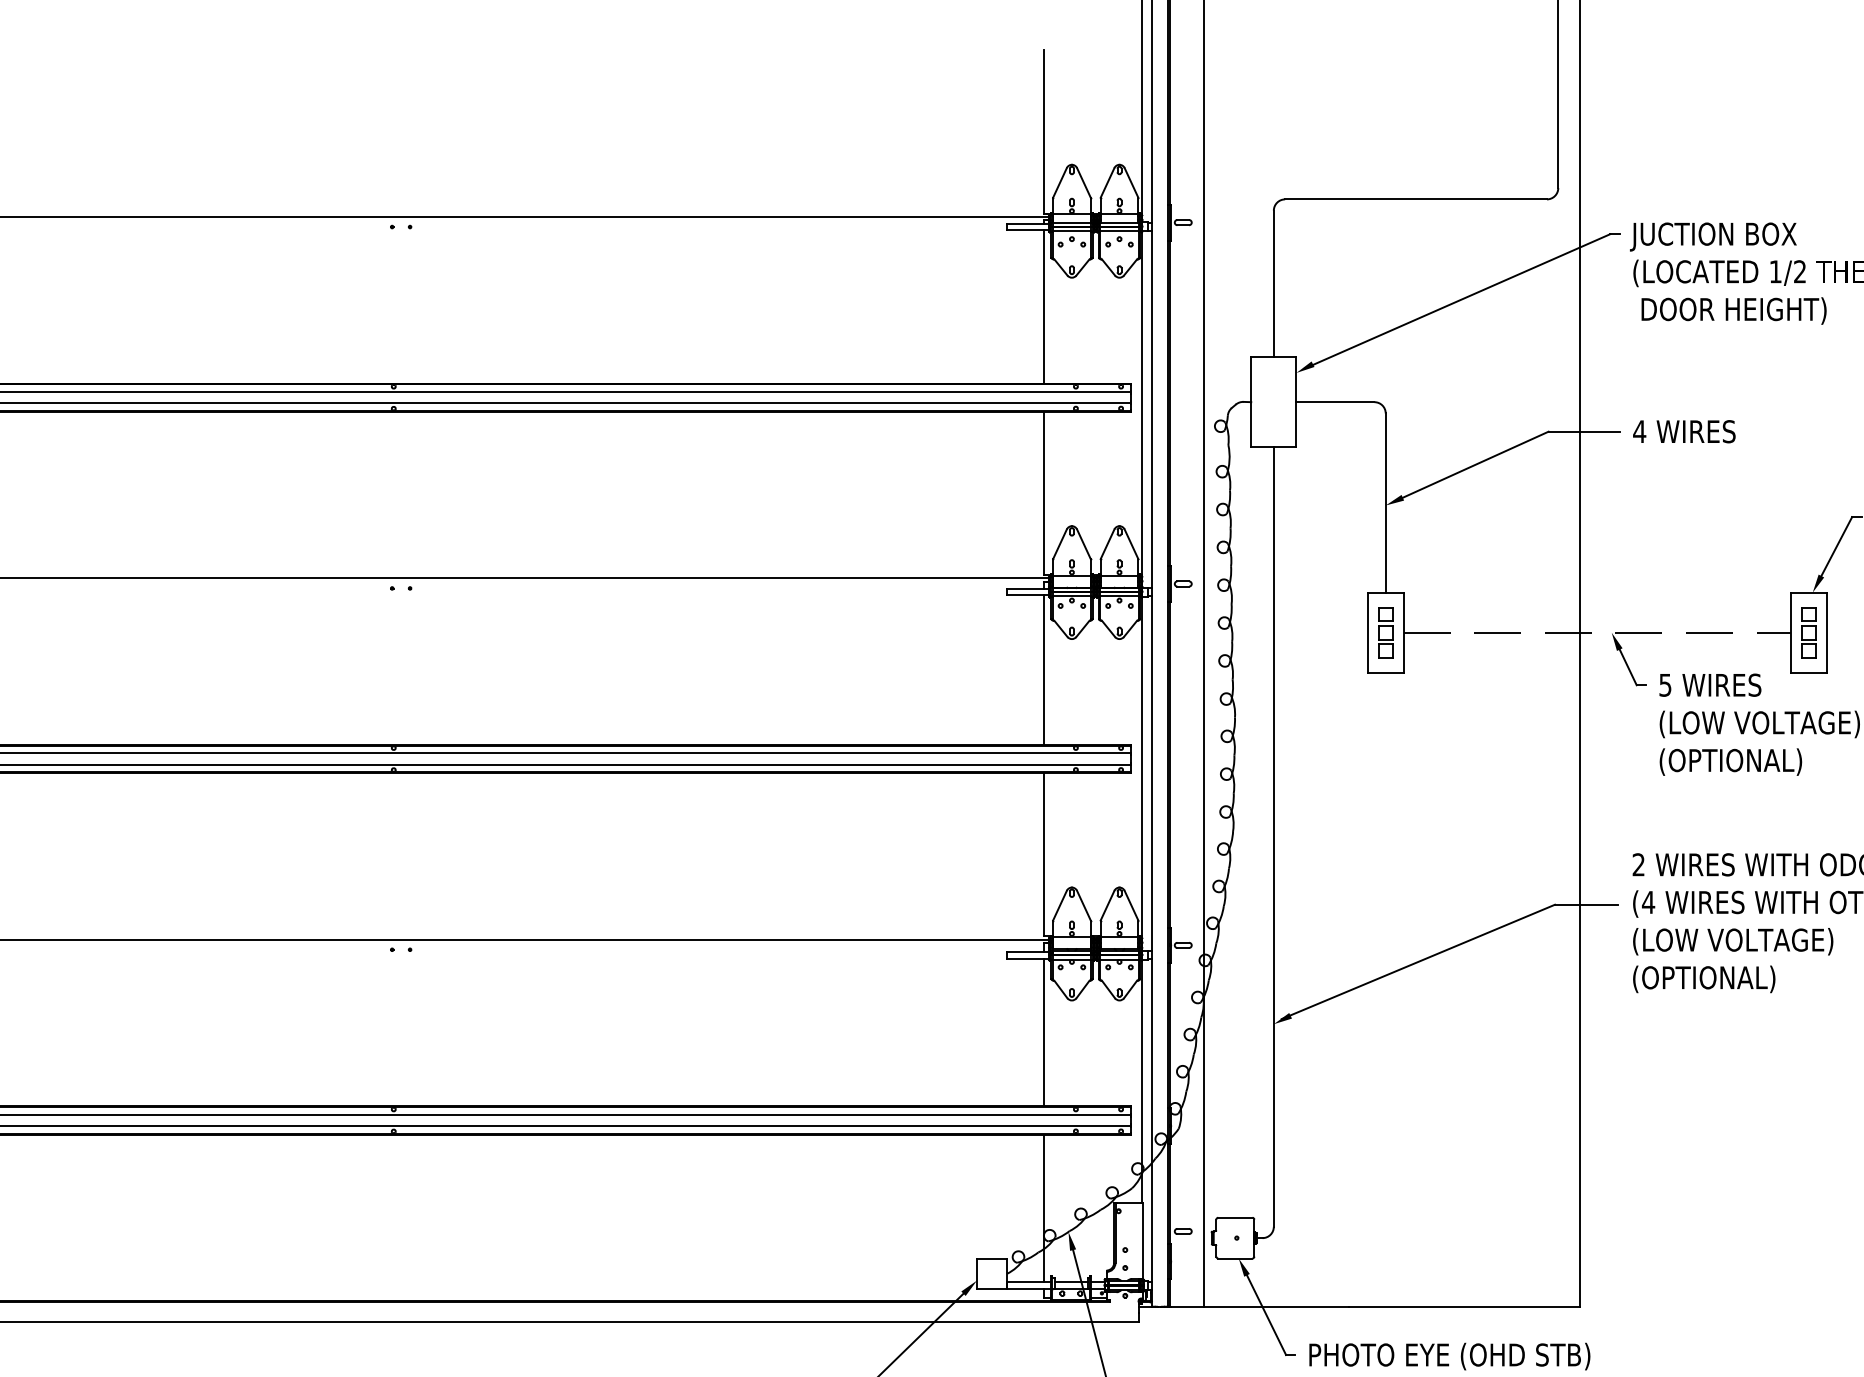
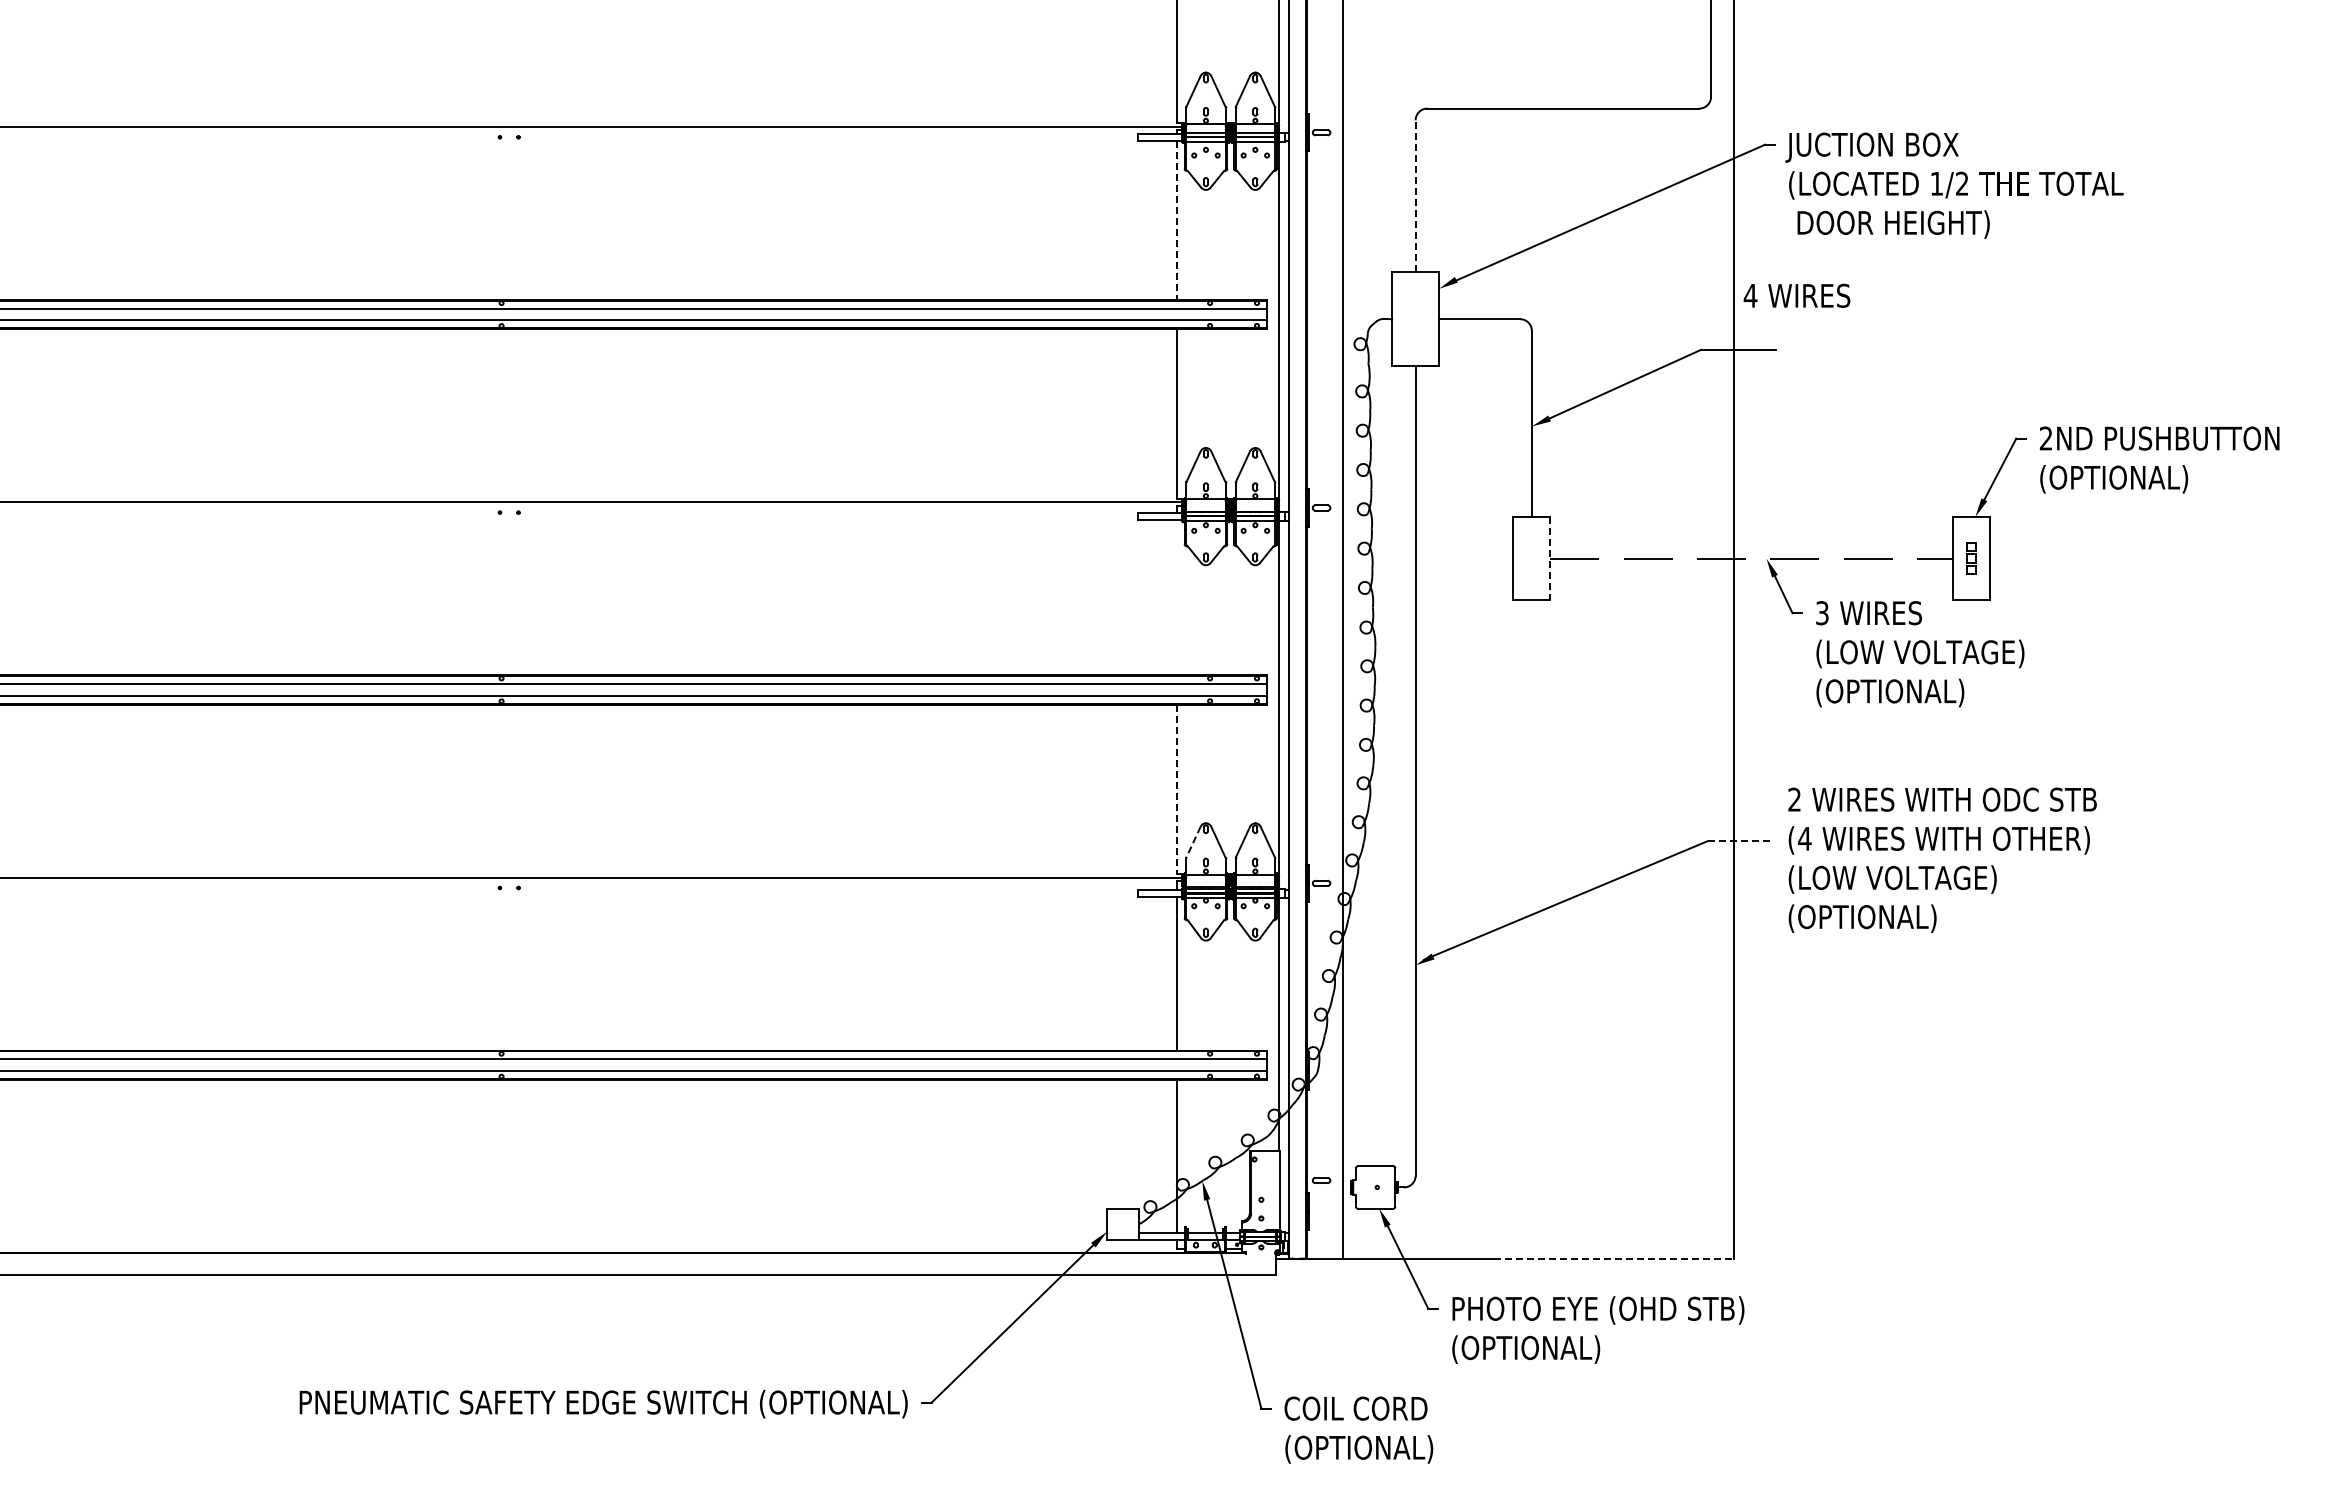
line: (1273, 284) -> (1415, 196), solid -> dashed
line: (1044, 307) -> (1177, 220), solid -> dashed
text: (1683, 431) -> (1796, 295), moved
part: (1385, 632) -> (1531, 558), removed
line: (1403, 632) -> (1550, 558), solid -> dashed
part: (1809, 632) -> (1971, 558), size x0.6
line: (1044, 670) -> (1177, 597), removed
text: (1665, 684) -> (1822, 612), 5 -> 3
line: (1044, 854) -> (1177, 789), solid -> dashed
line: (1586, 905) -> (1740, 841), solid -> dashed
line: (1059, 906) -> (1193, 842), solid -> dashed
line: (1465, 1306) -> (1614, 1258), solid -> dashed

